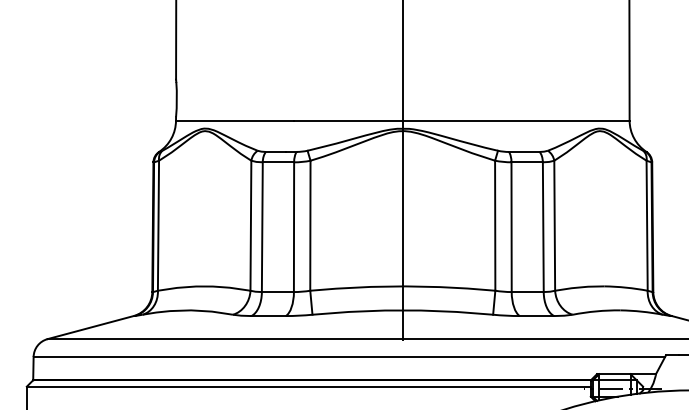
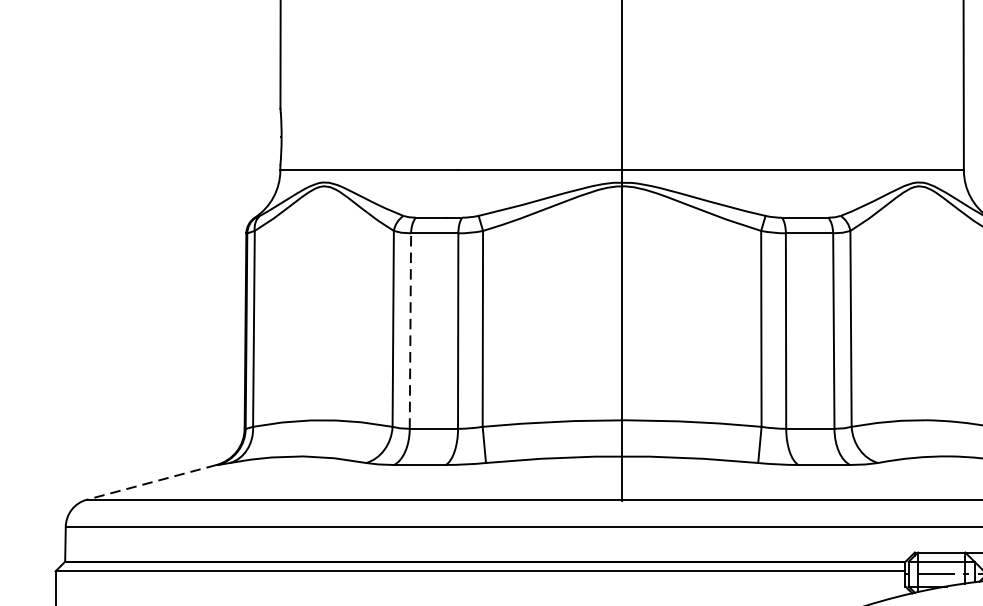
line: (262, 227) -> (410, 331), solid -> dashed
line: (90, 327) -> (151, 482), solid -> dashed

